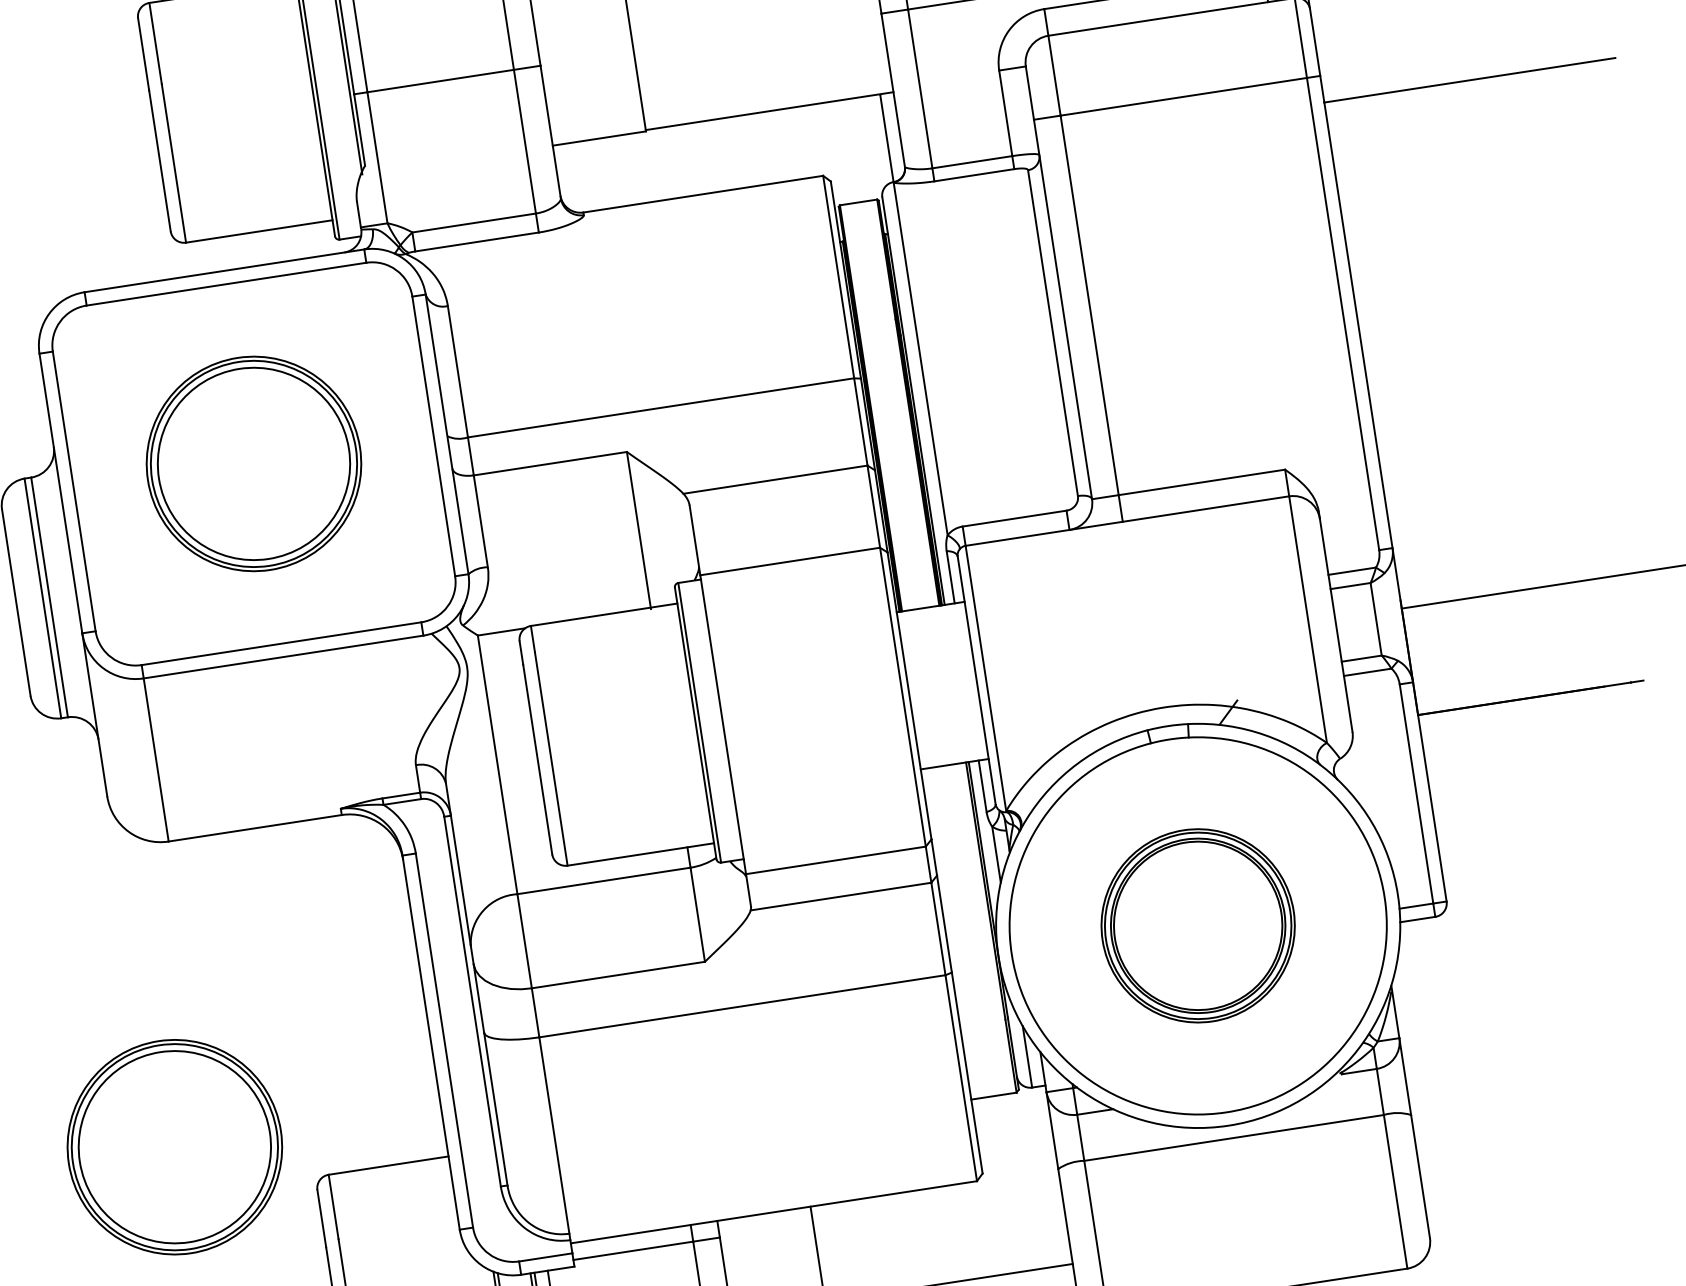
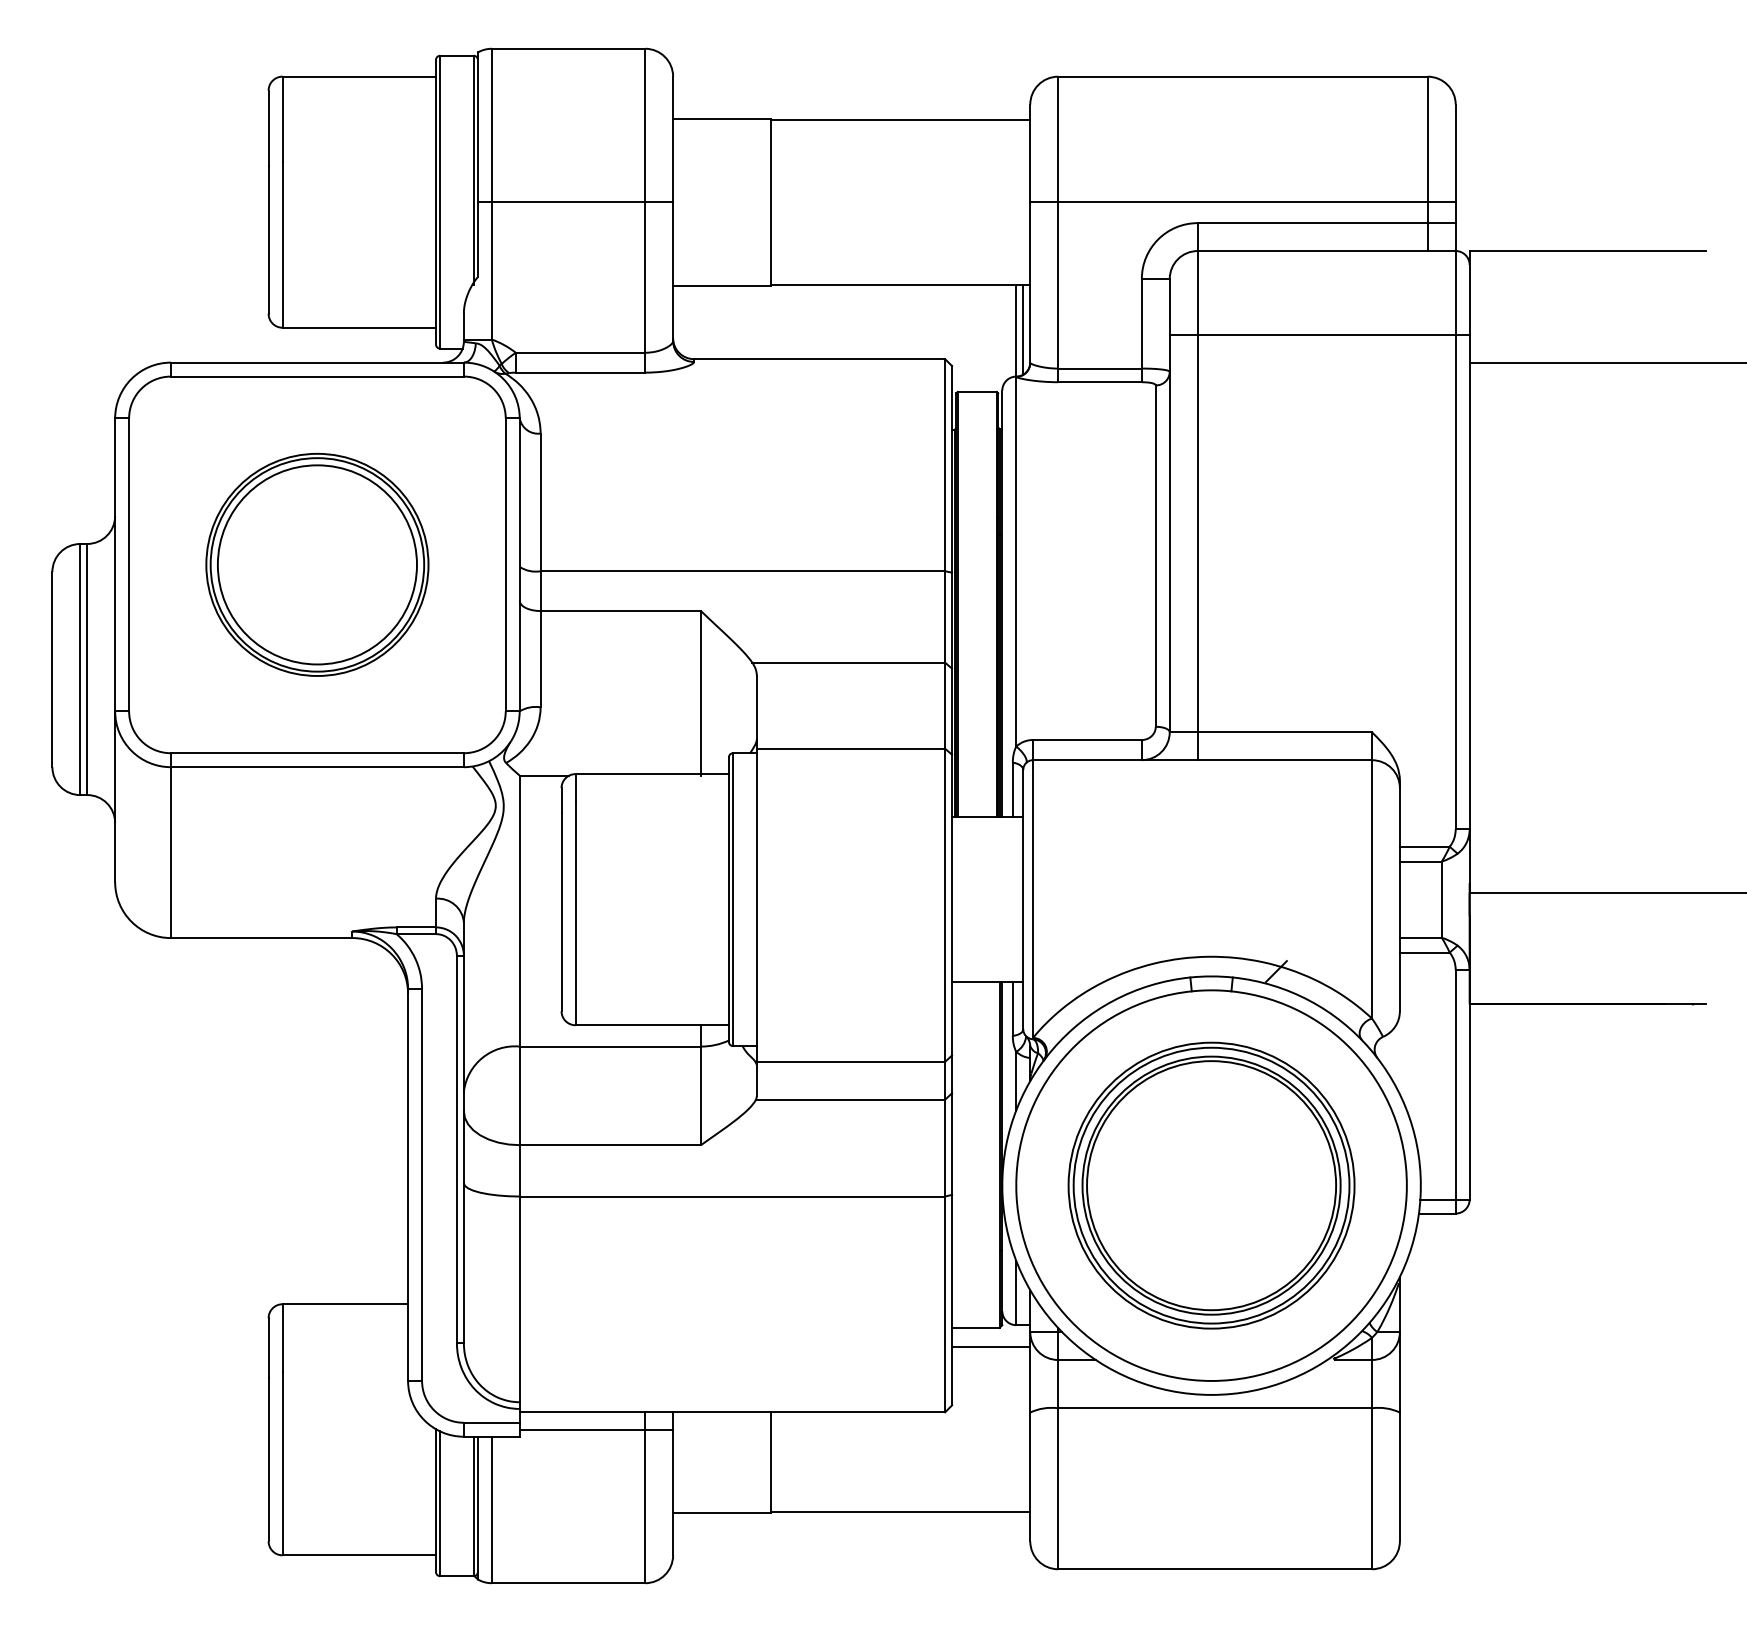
line: (893, 136) -> (1023, 329), added
part: (1198, 925) -> (1211, 1185), size x1.43
line: (1011, 1112) -> (991, 1347), added
part: (174, 1146) -> (129, 1251), removed

